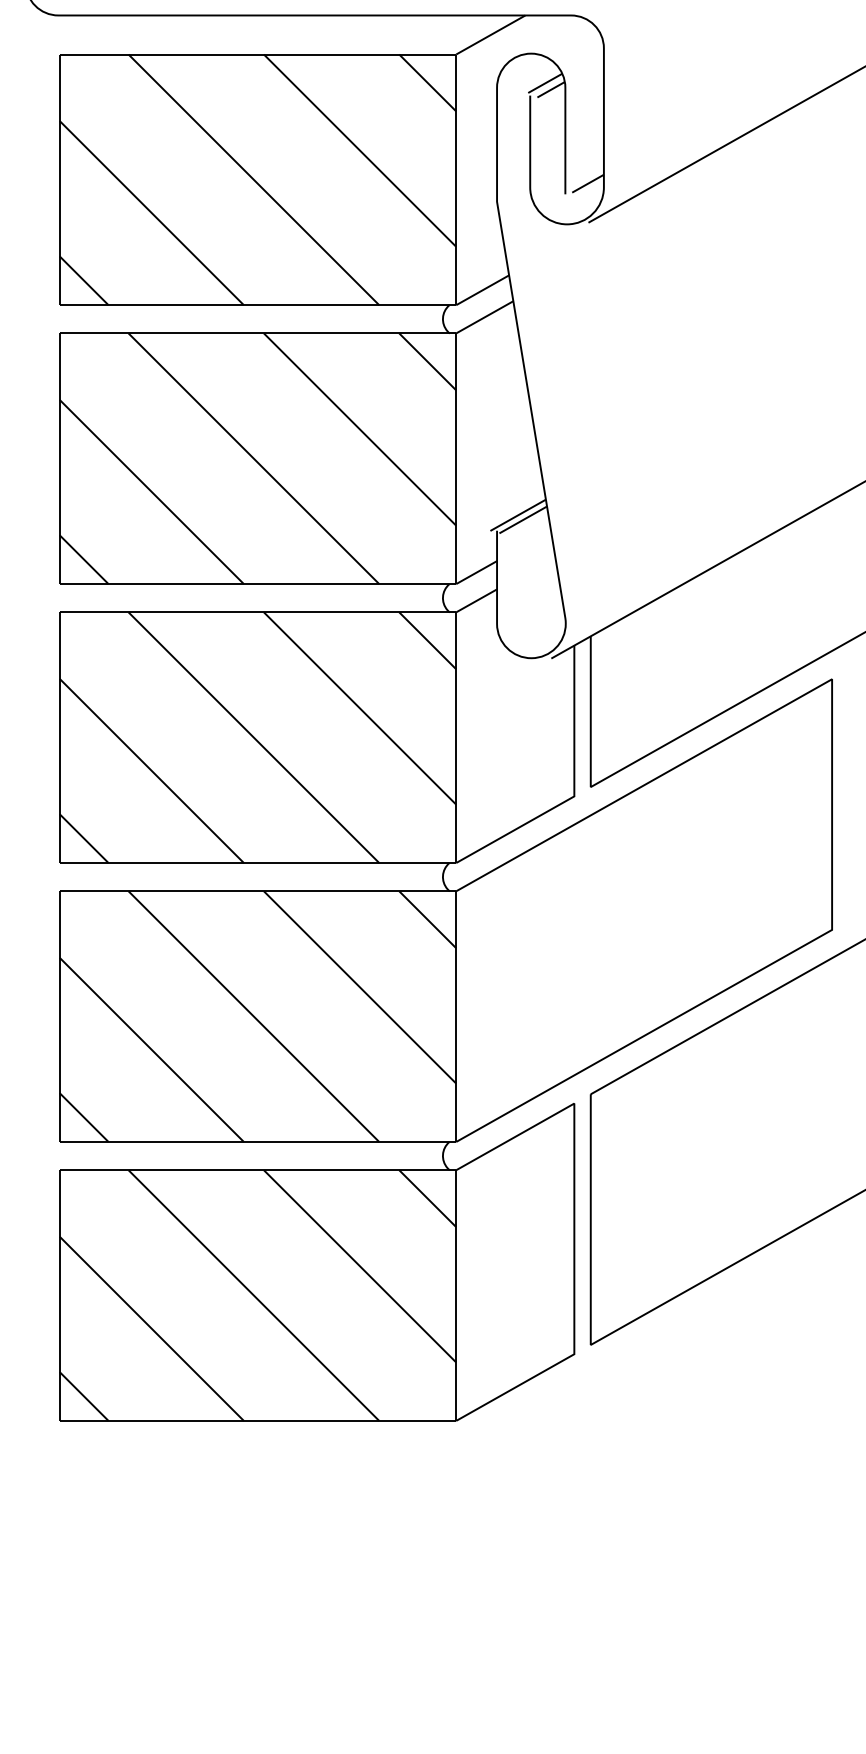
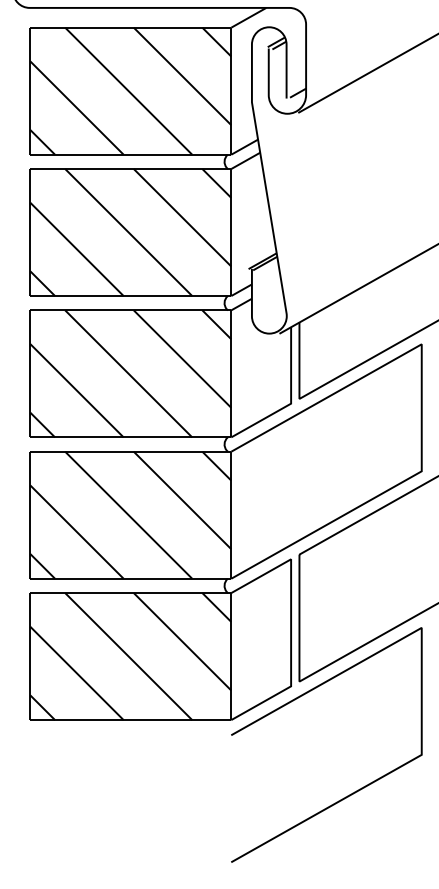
part: (596, 1374) -> (302, 696), added

